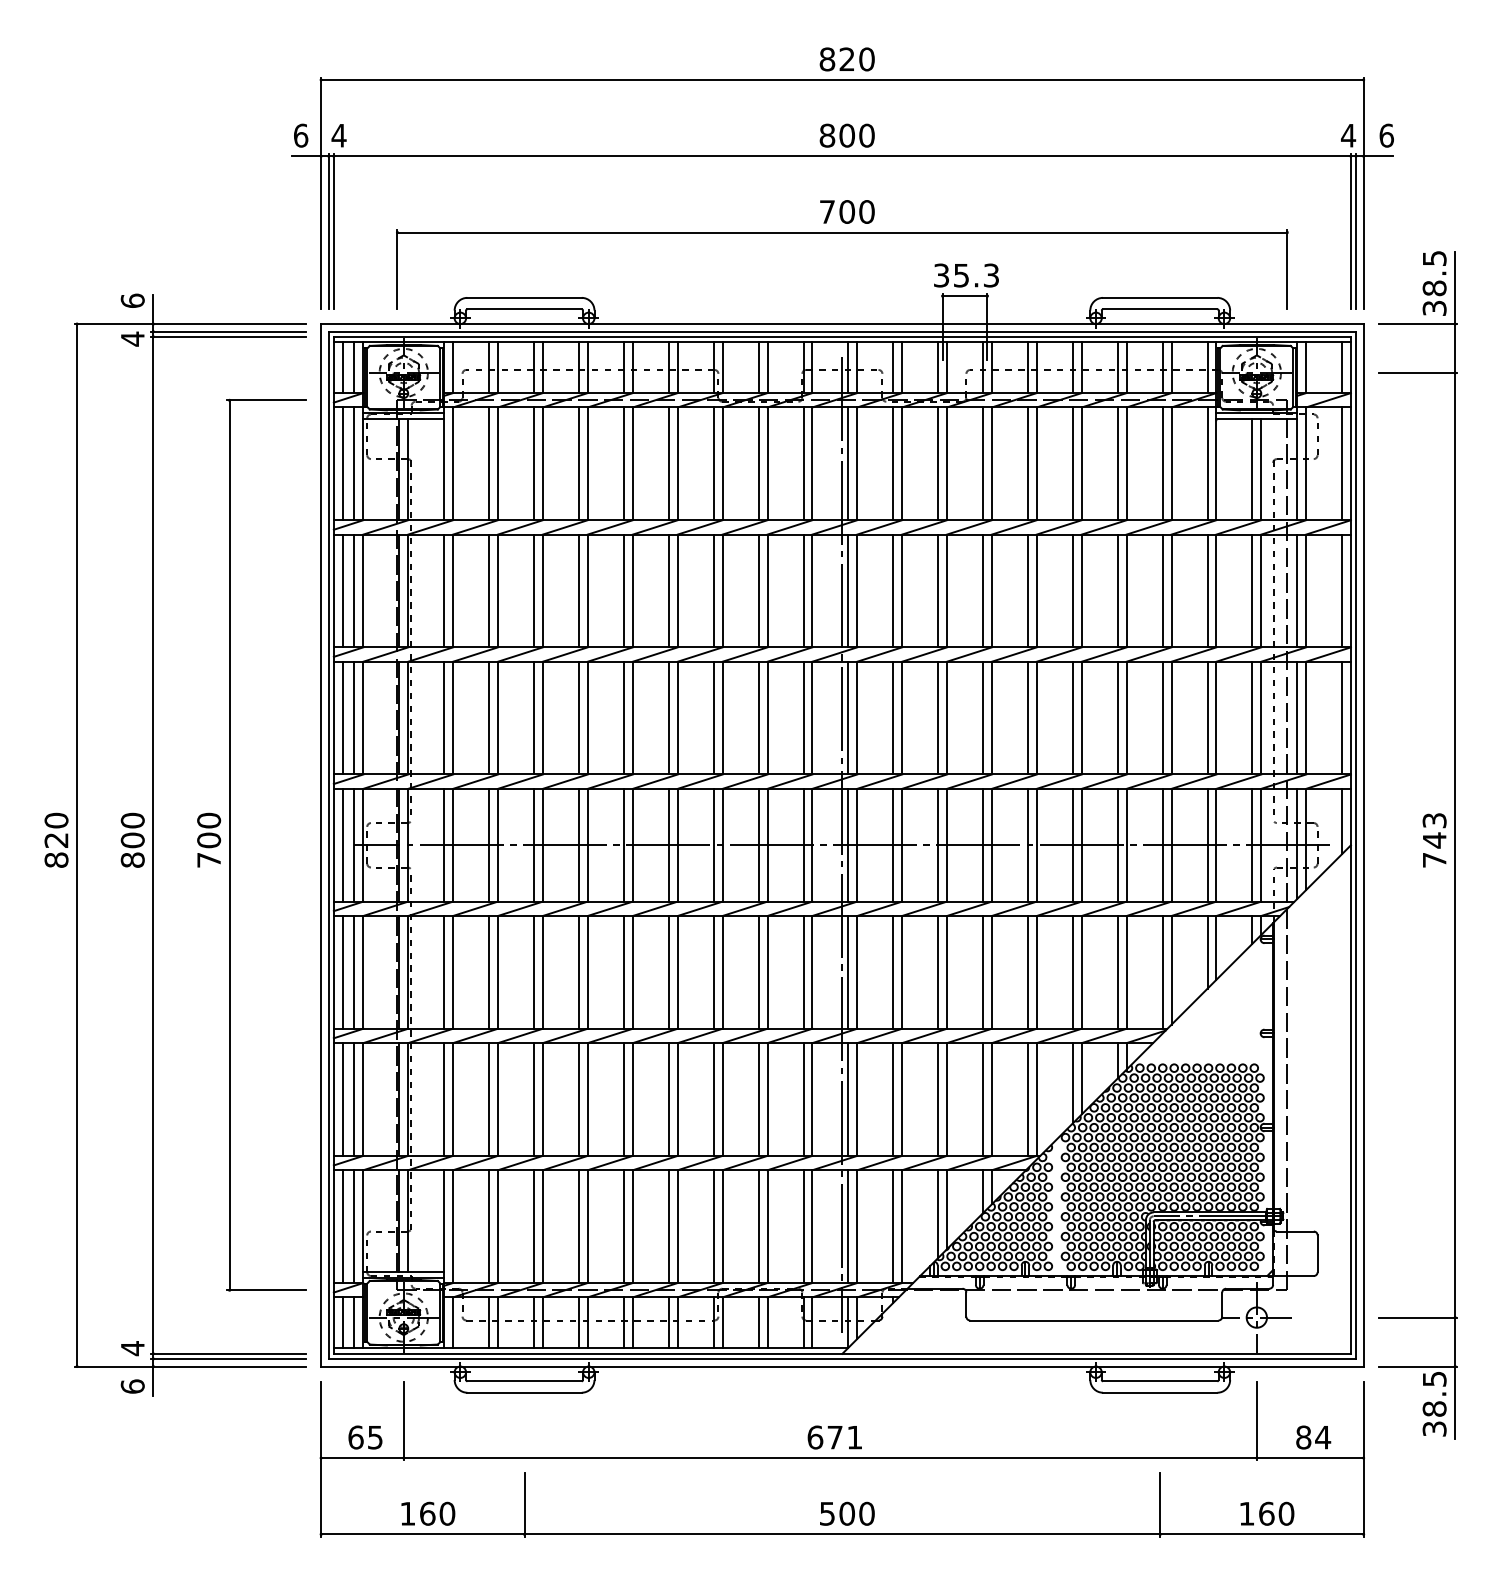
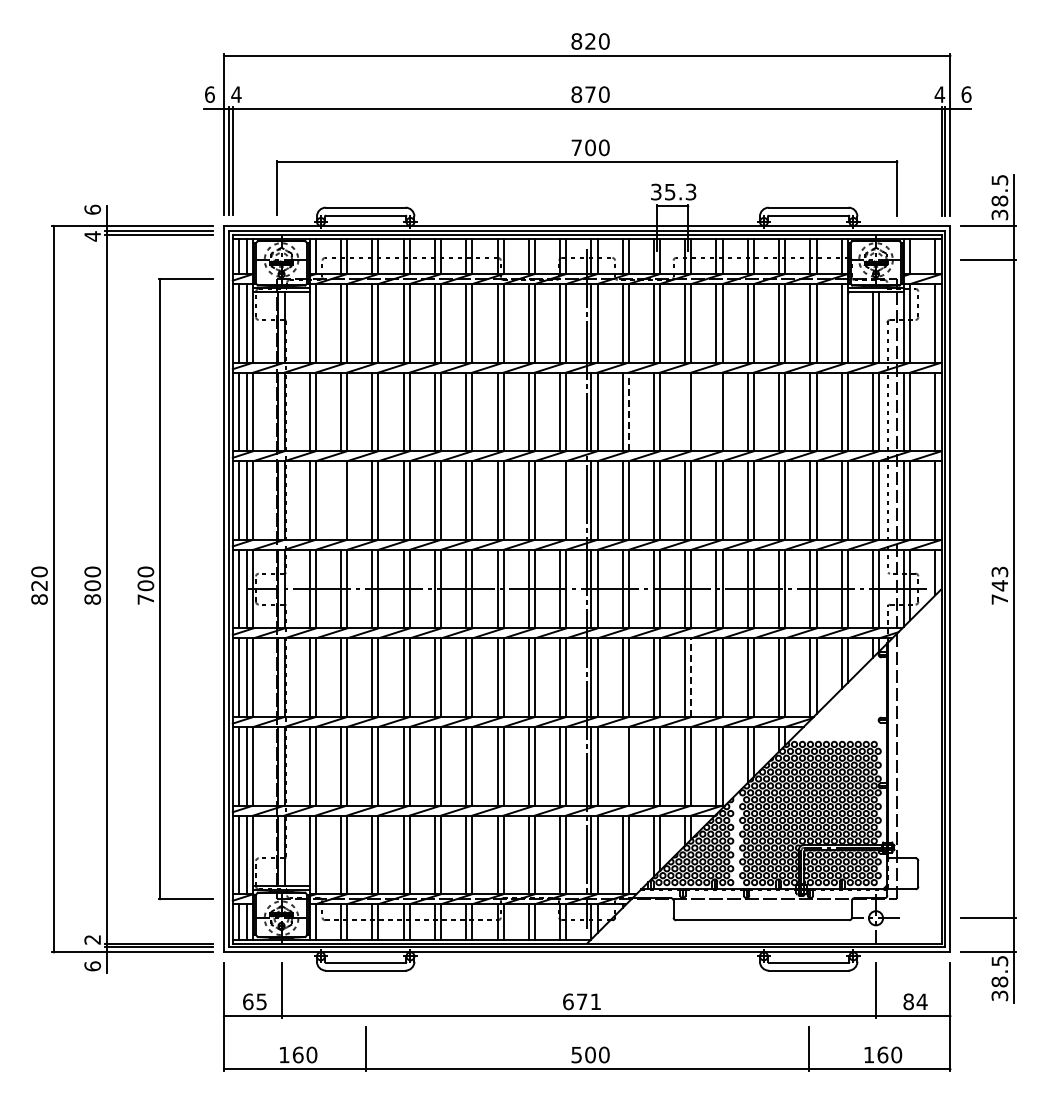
text: (847, 135) -> (590, 94), 800 -> 870
line: (901, 590) -> (628, 411), solid -> dashed
line: (983, 590) -> (685, 411), removed
line: (1027, 590) -> (716, 411), removed
line: (488, 718) -> (340, 500), removed
line: (804, 718) -> (560, 500), removed
line: (992, 972) -> (691, 677), solid -> dashed
line: (893, 1099) -> (622, 766), removed
text: (132, 1348) -> (92, 939), 4 -> 2

